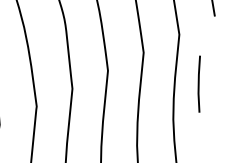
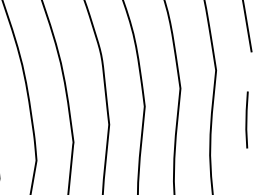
line: (198, 83) -> (246, 119), moved

